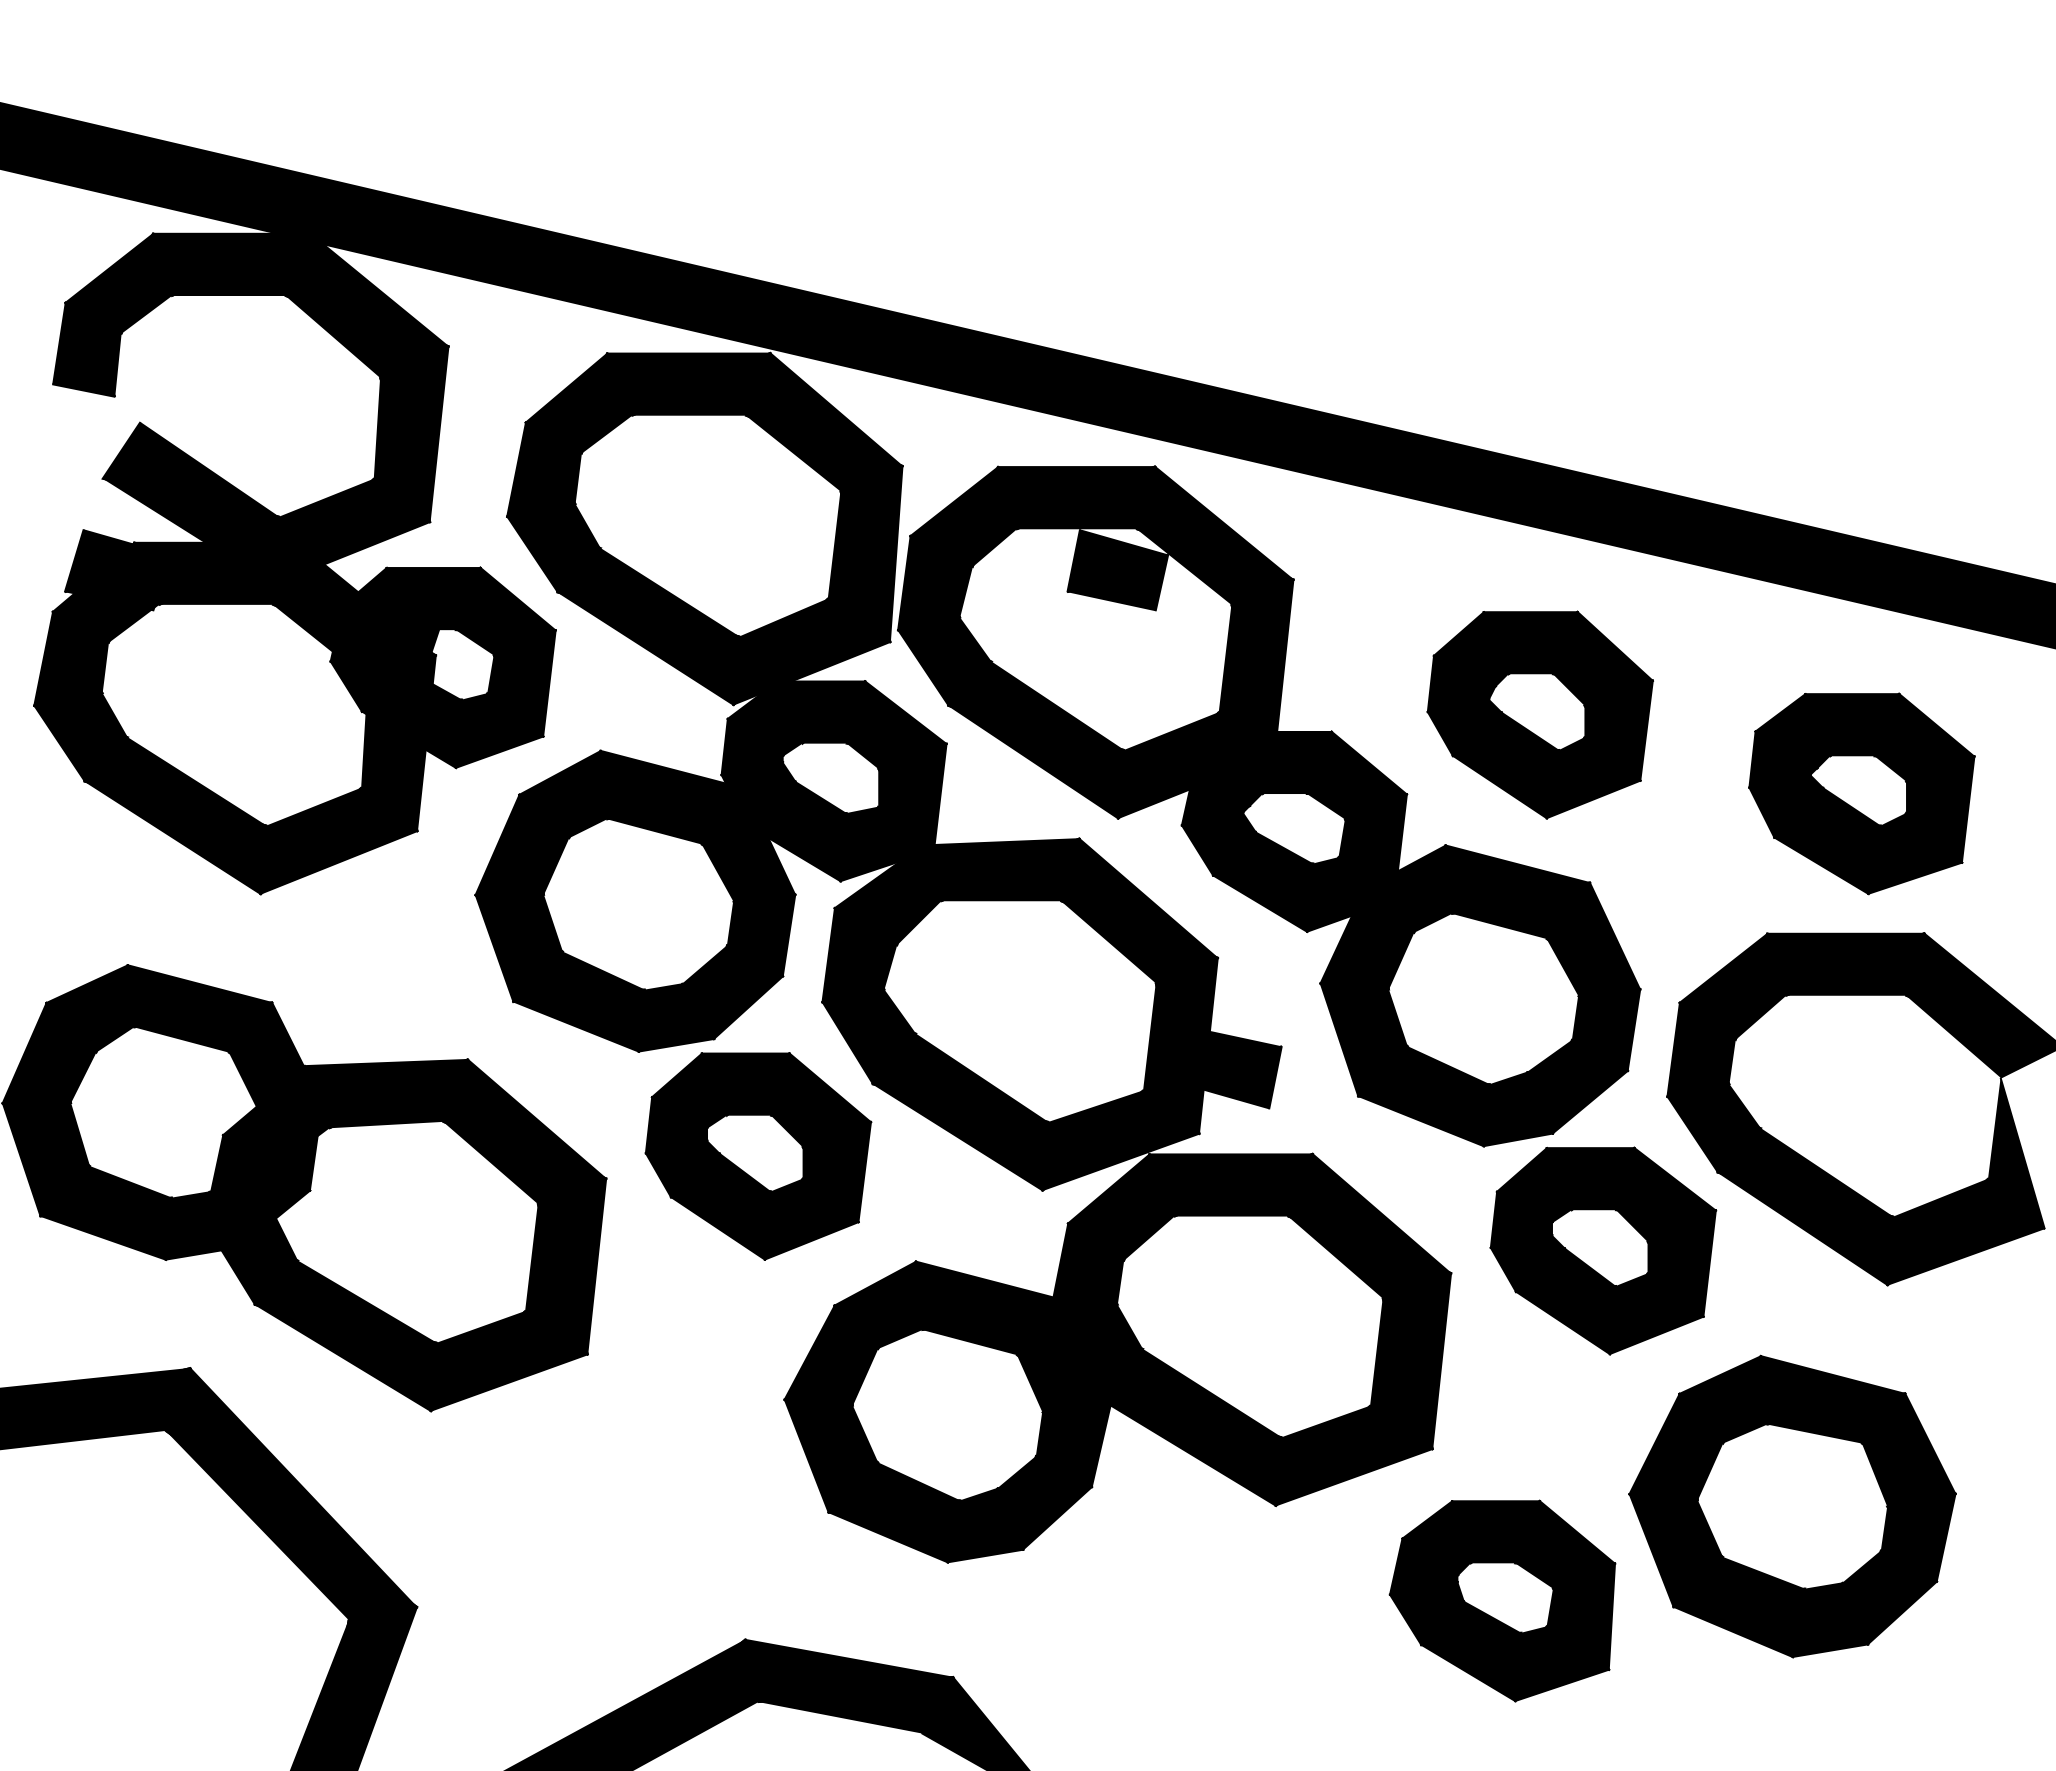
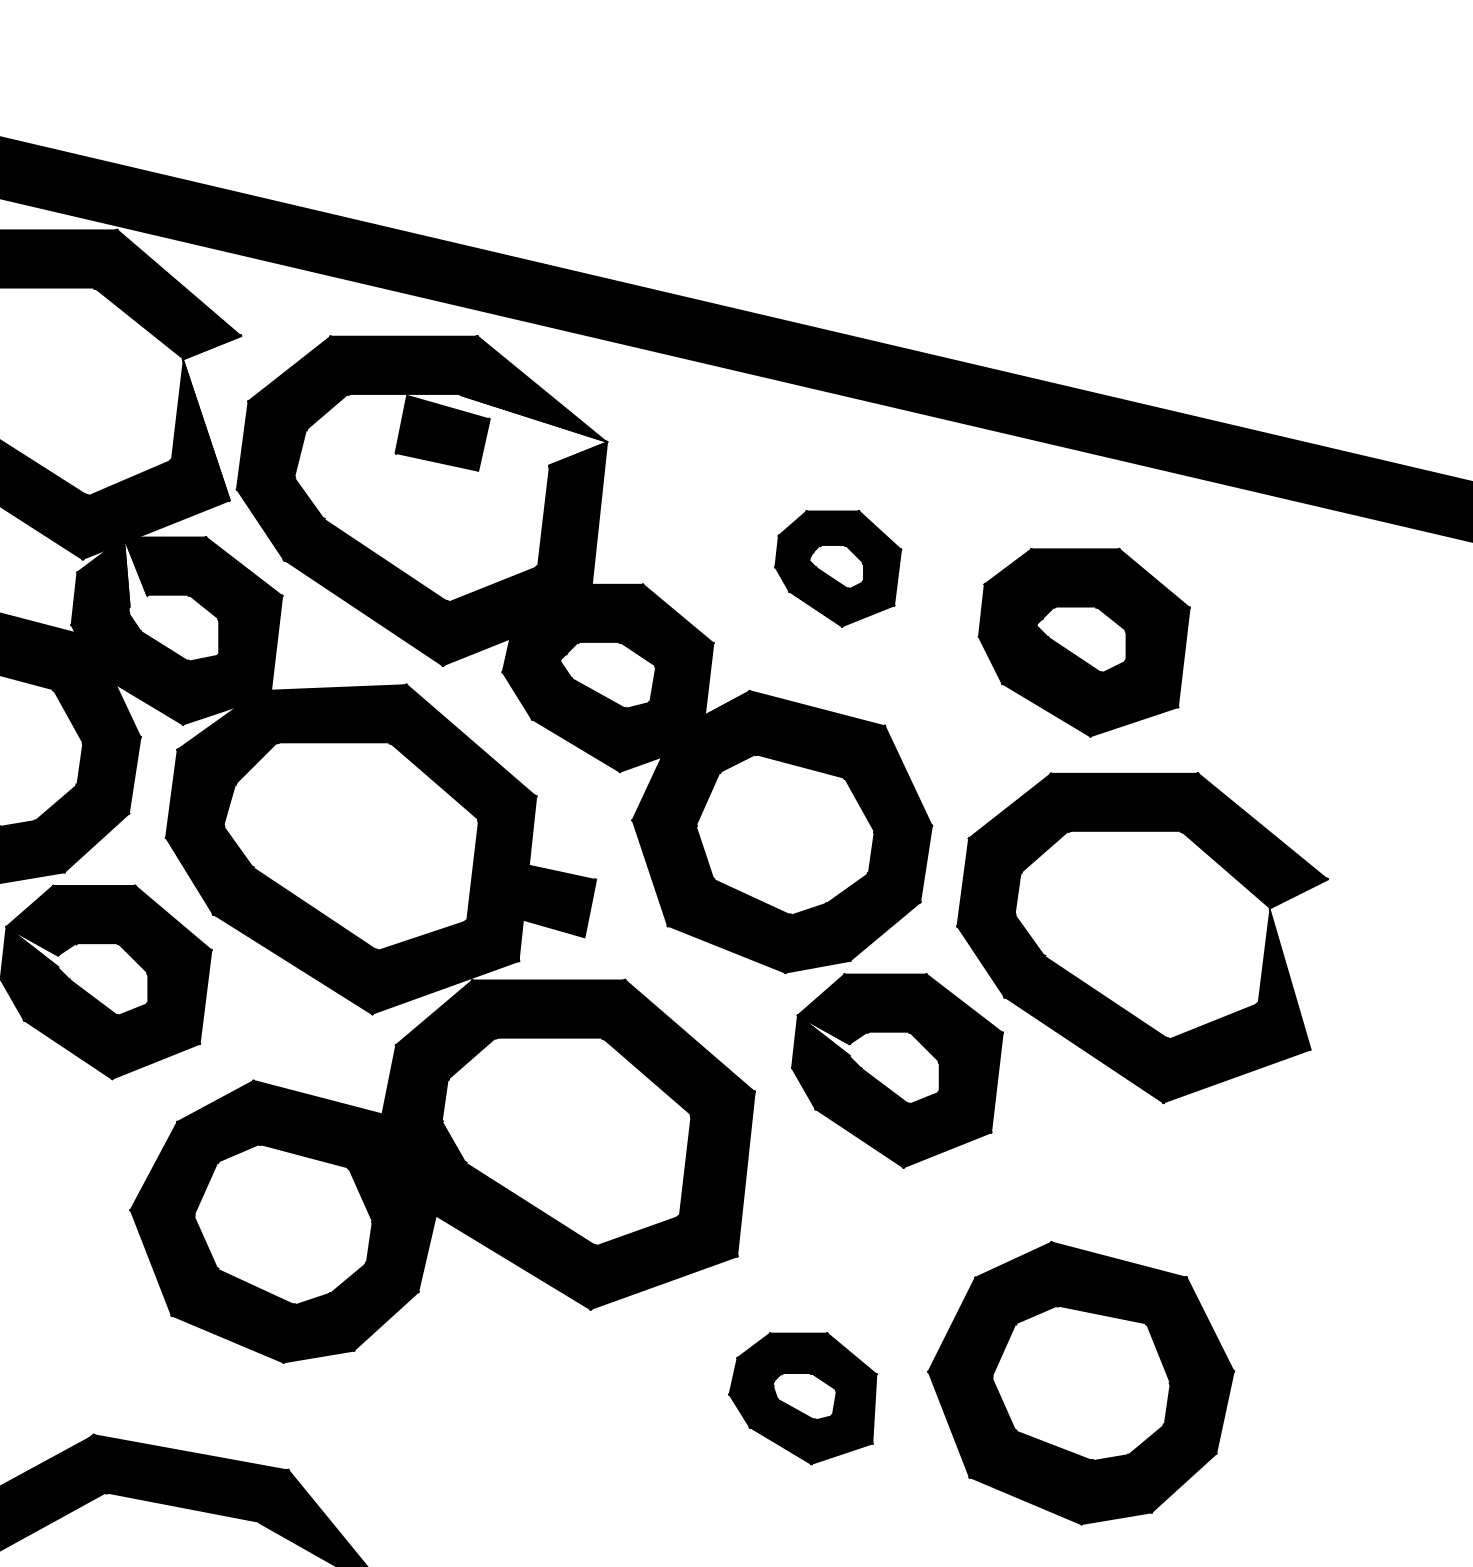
fill: (871, 554) -> (211, 418), removed
fill: (1215, 566) -> (534, 429), removed
part: (1539, 714) -> (837, 568), size x0.6
fill: (789, 718) -> (135, 572), removed
part: (1861, 793) -> (1083, 642), moved
fill: (679, 1118) -> (32, 946), removed
fill: (1524, 1213) -> (823, 1035), removed
part: (1792, 1506) -> (1081, 1383), moved
part: (1502, 1600) -> (802, 1398), size x0.7

